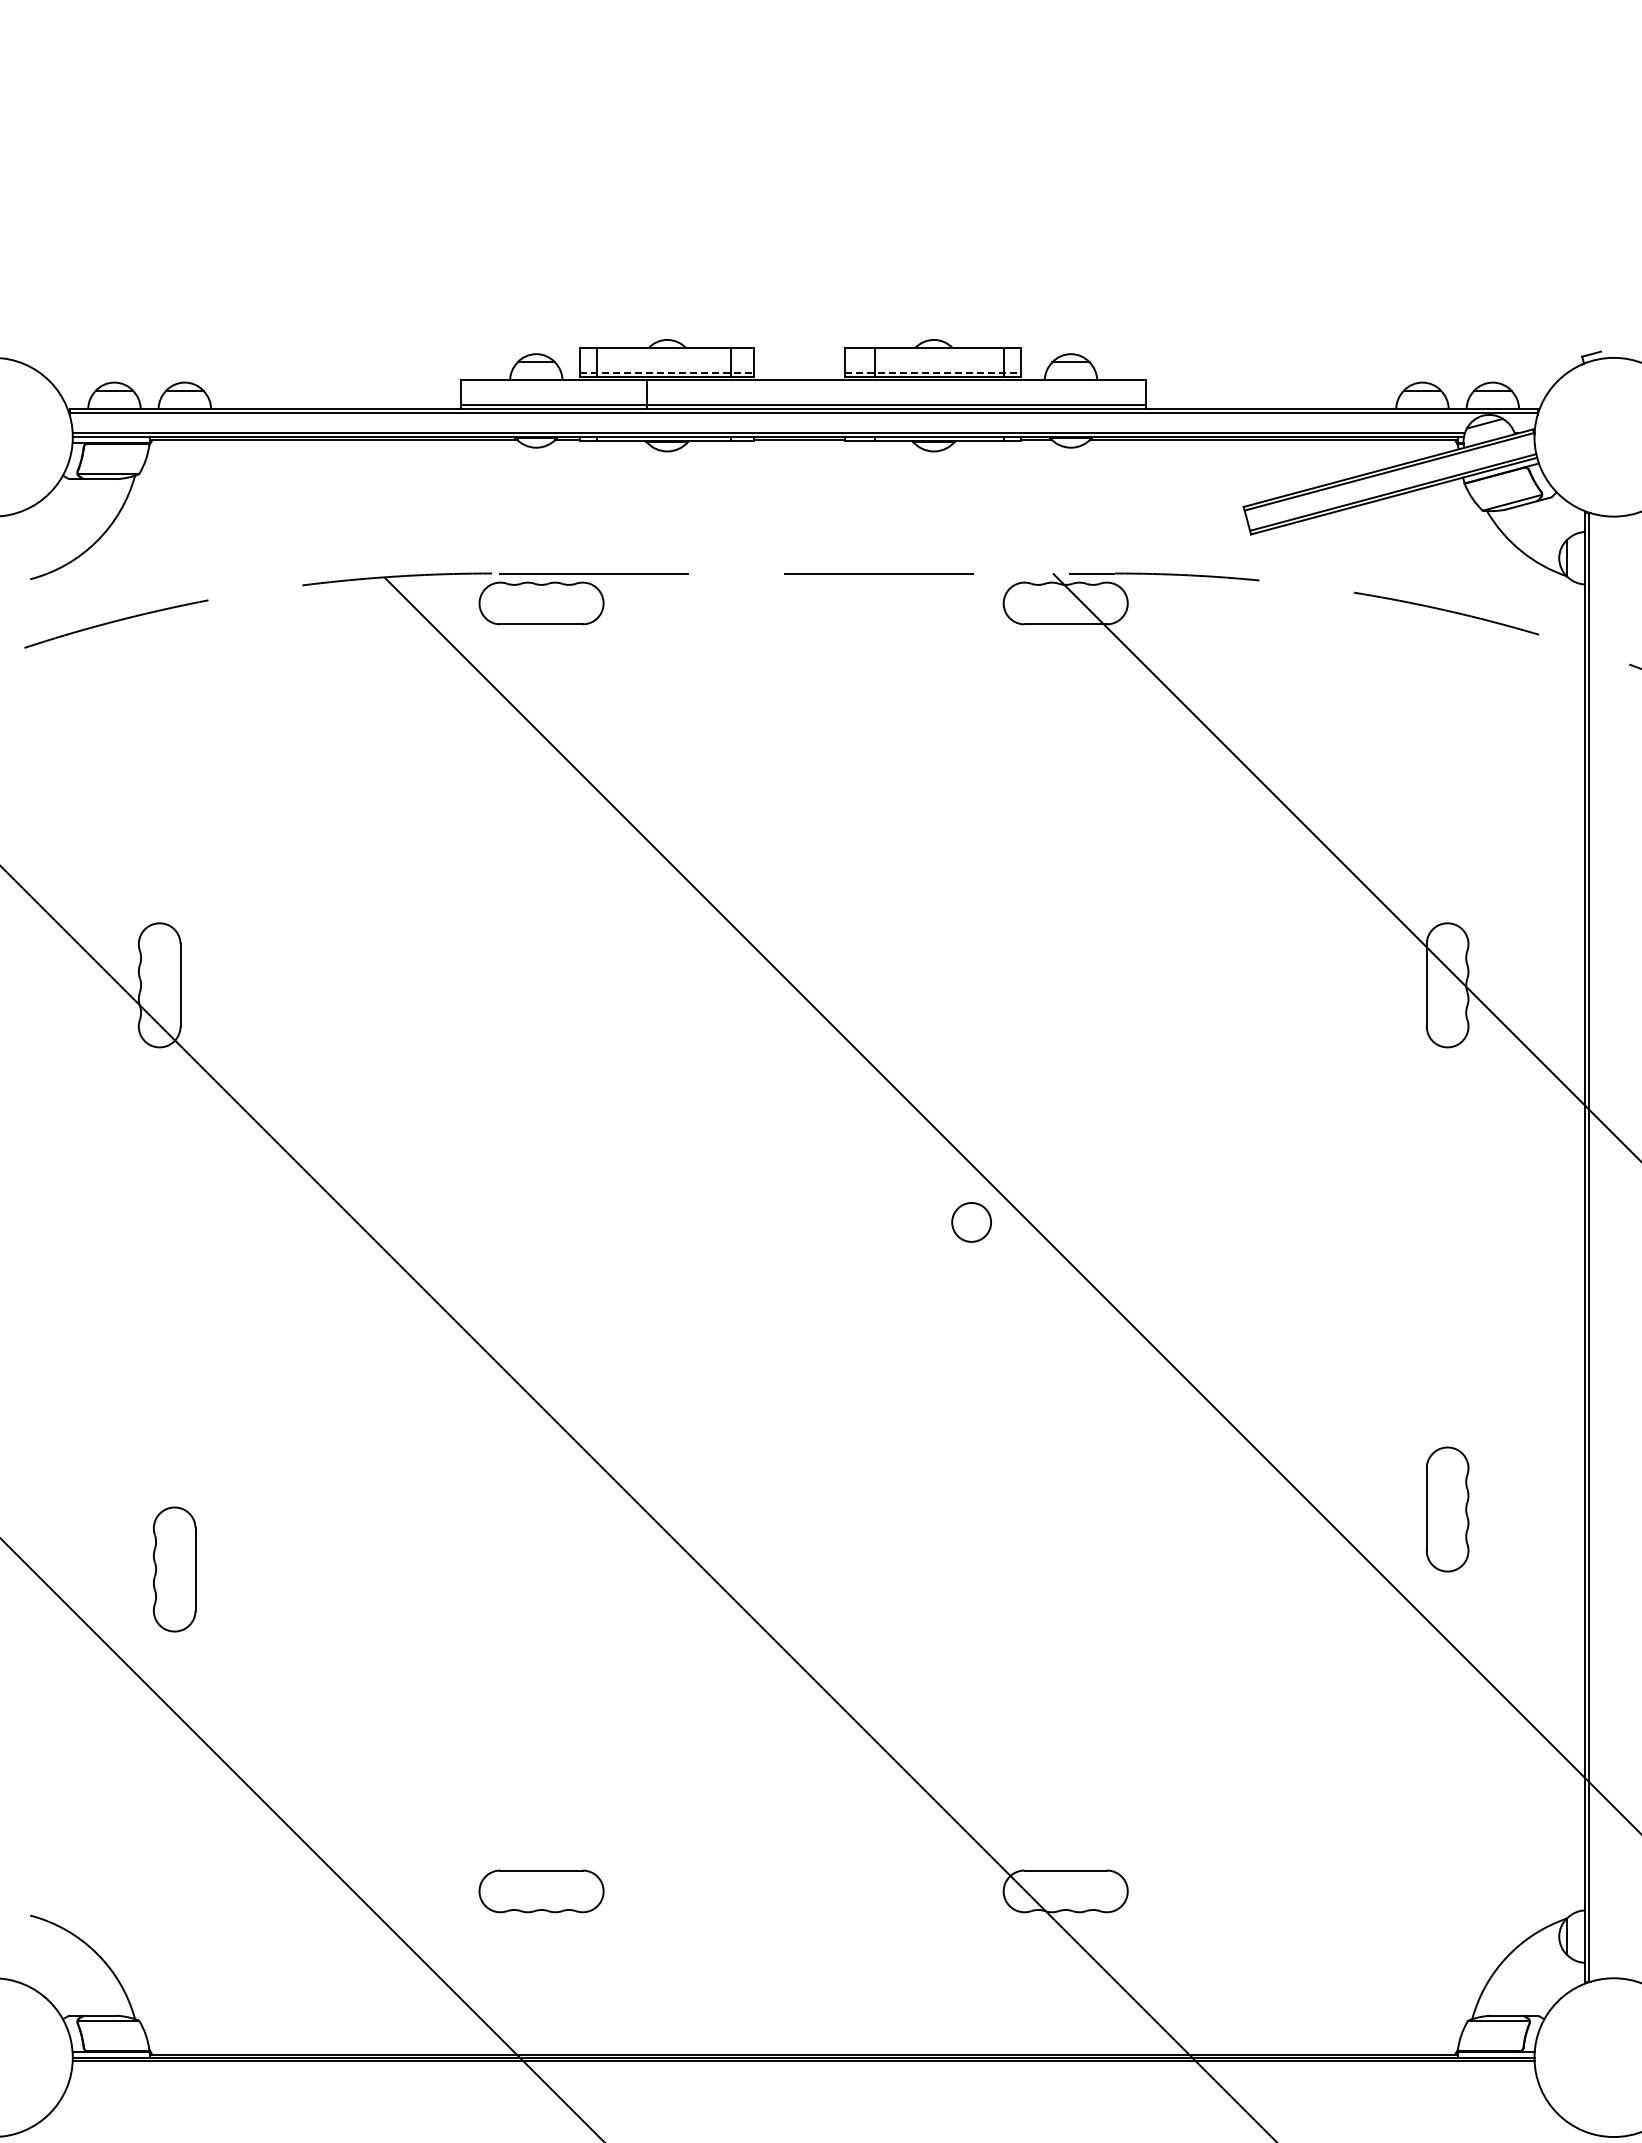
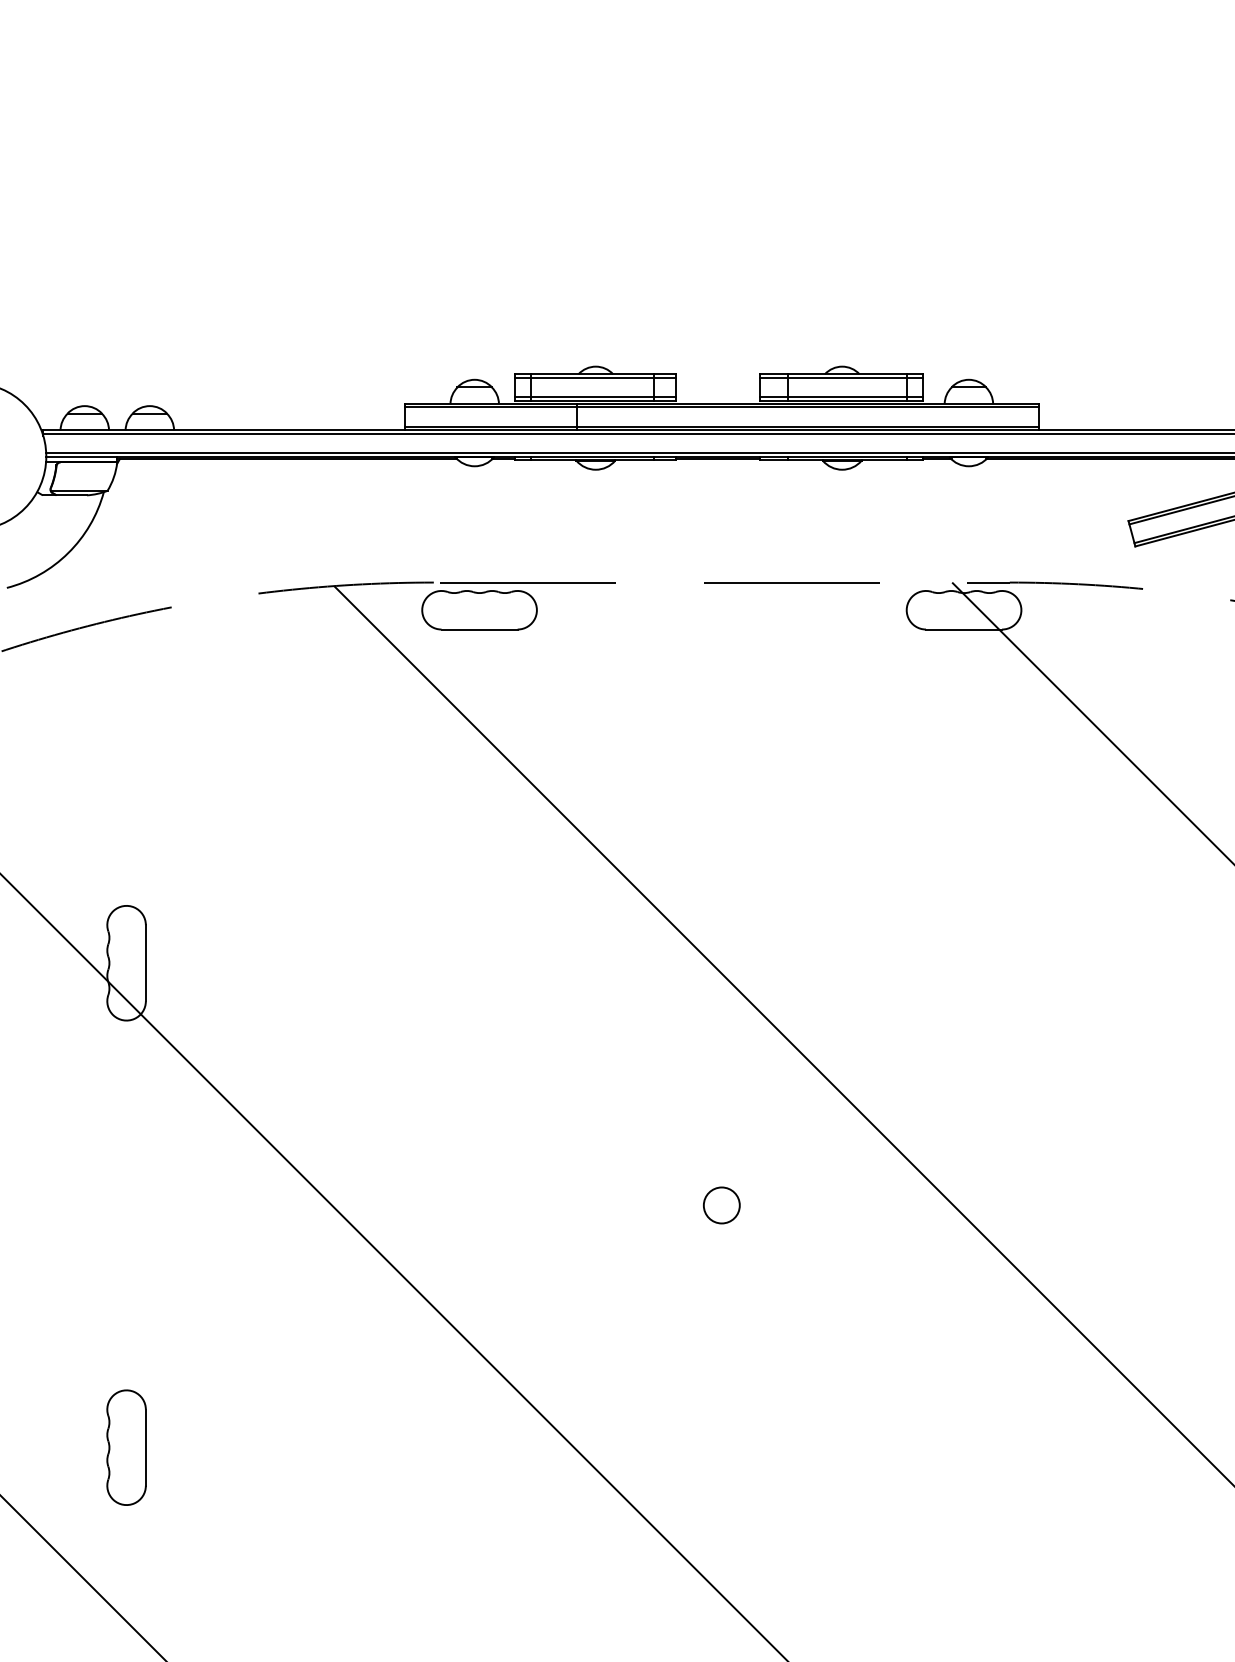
line: (667, 351) -> (595, 377), added
line: (933, 351) -> (841, 377), added
line: (667, 372) -> (595, 396), dashed -> solid
line: (933, 372) -> (841, 396), dashed -> solid
line: (803, 384) -> (721, 407), added
circle: (971, 1222) -> (721, 1205), moved
part: (174, 1569) -> (126, 1447), moved

